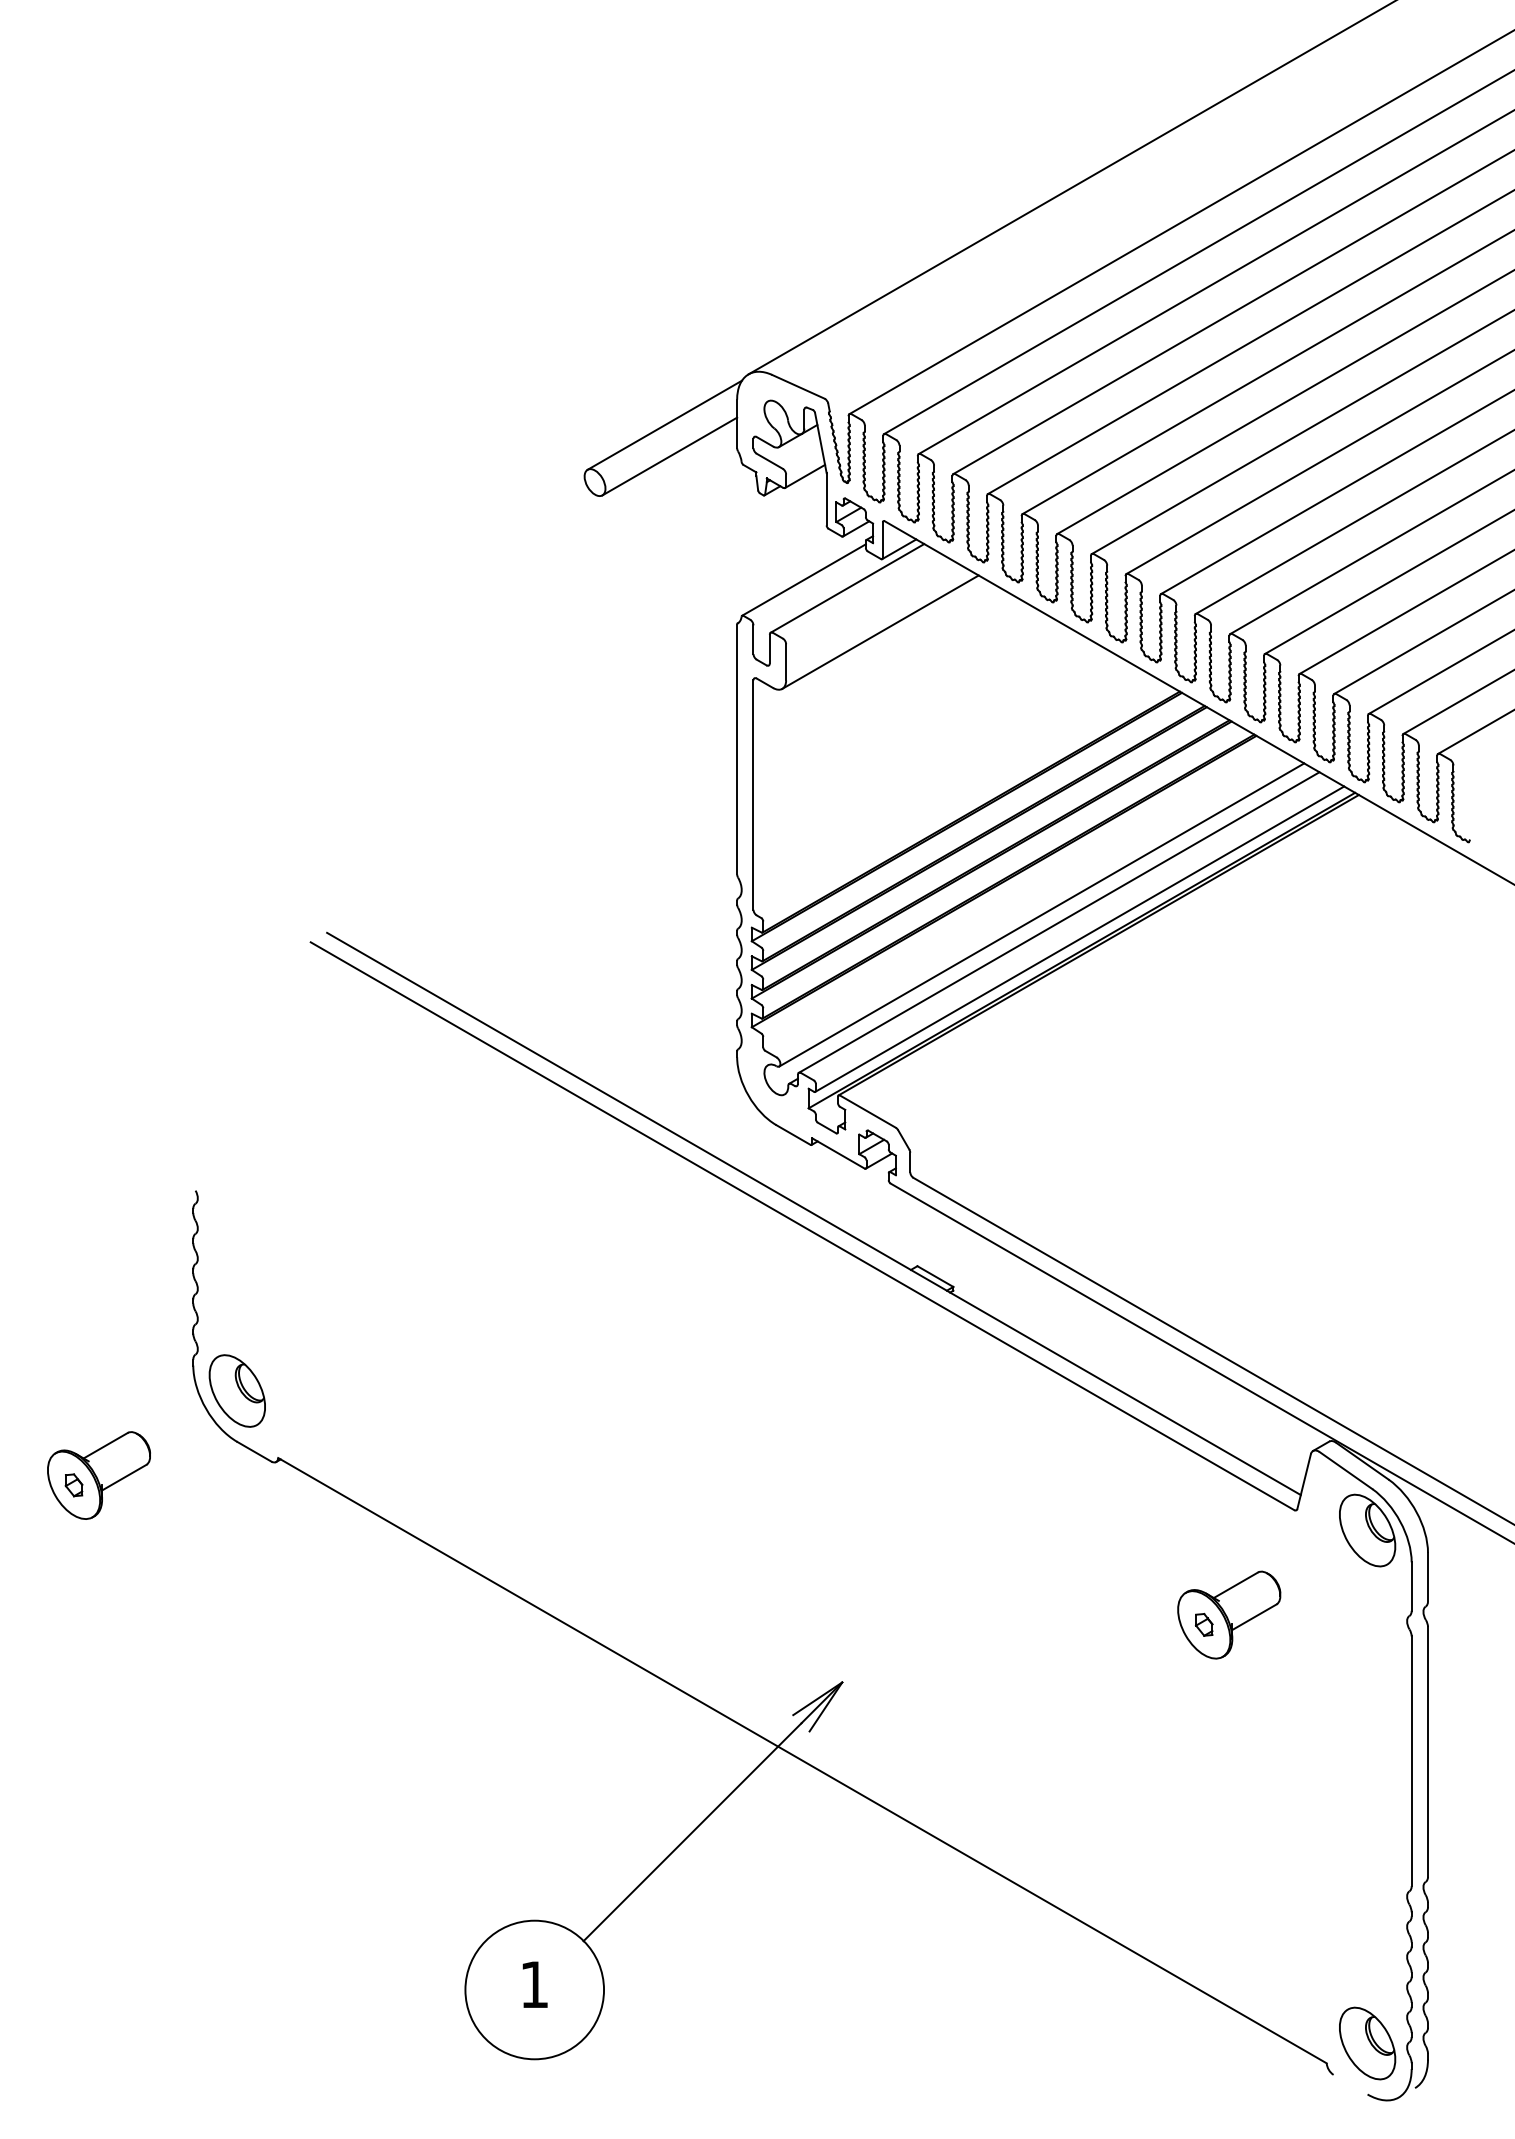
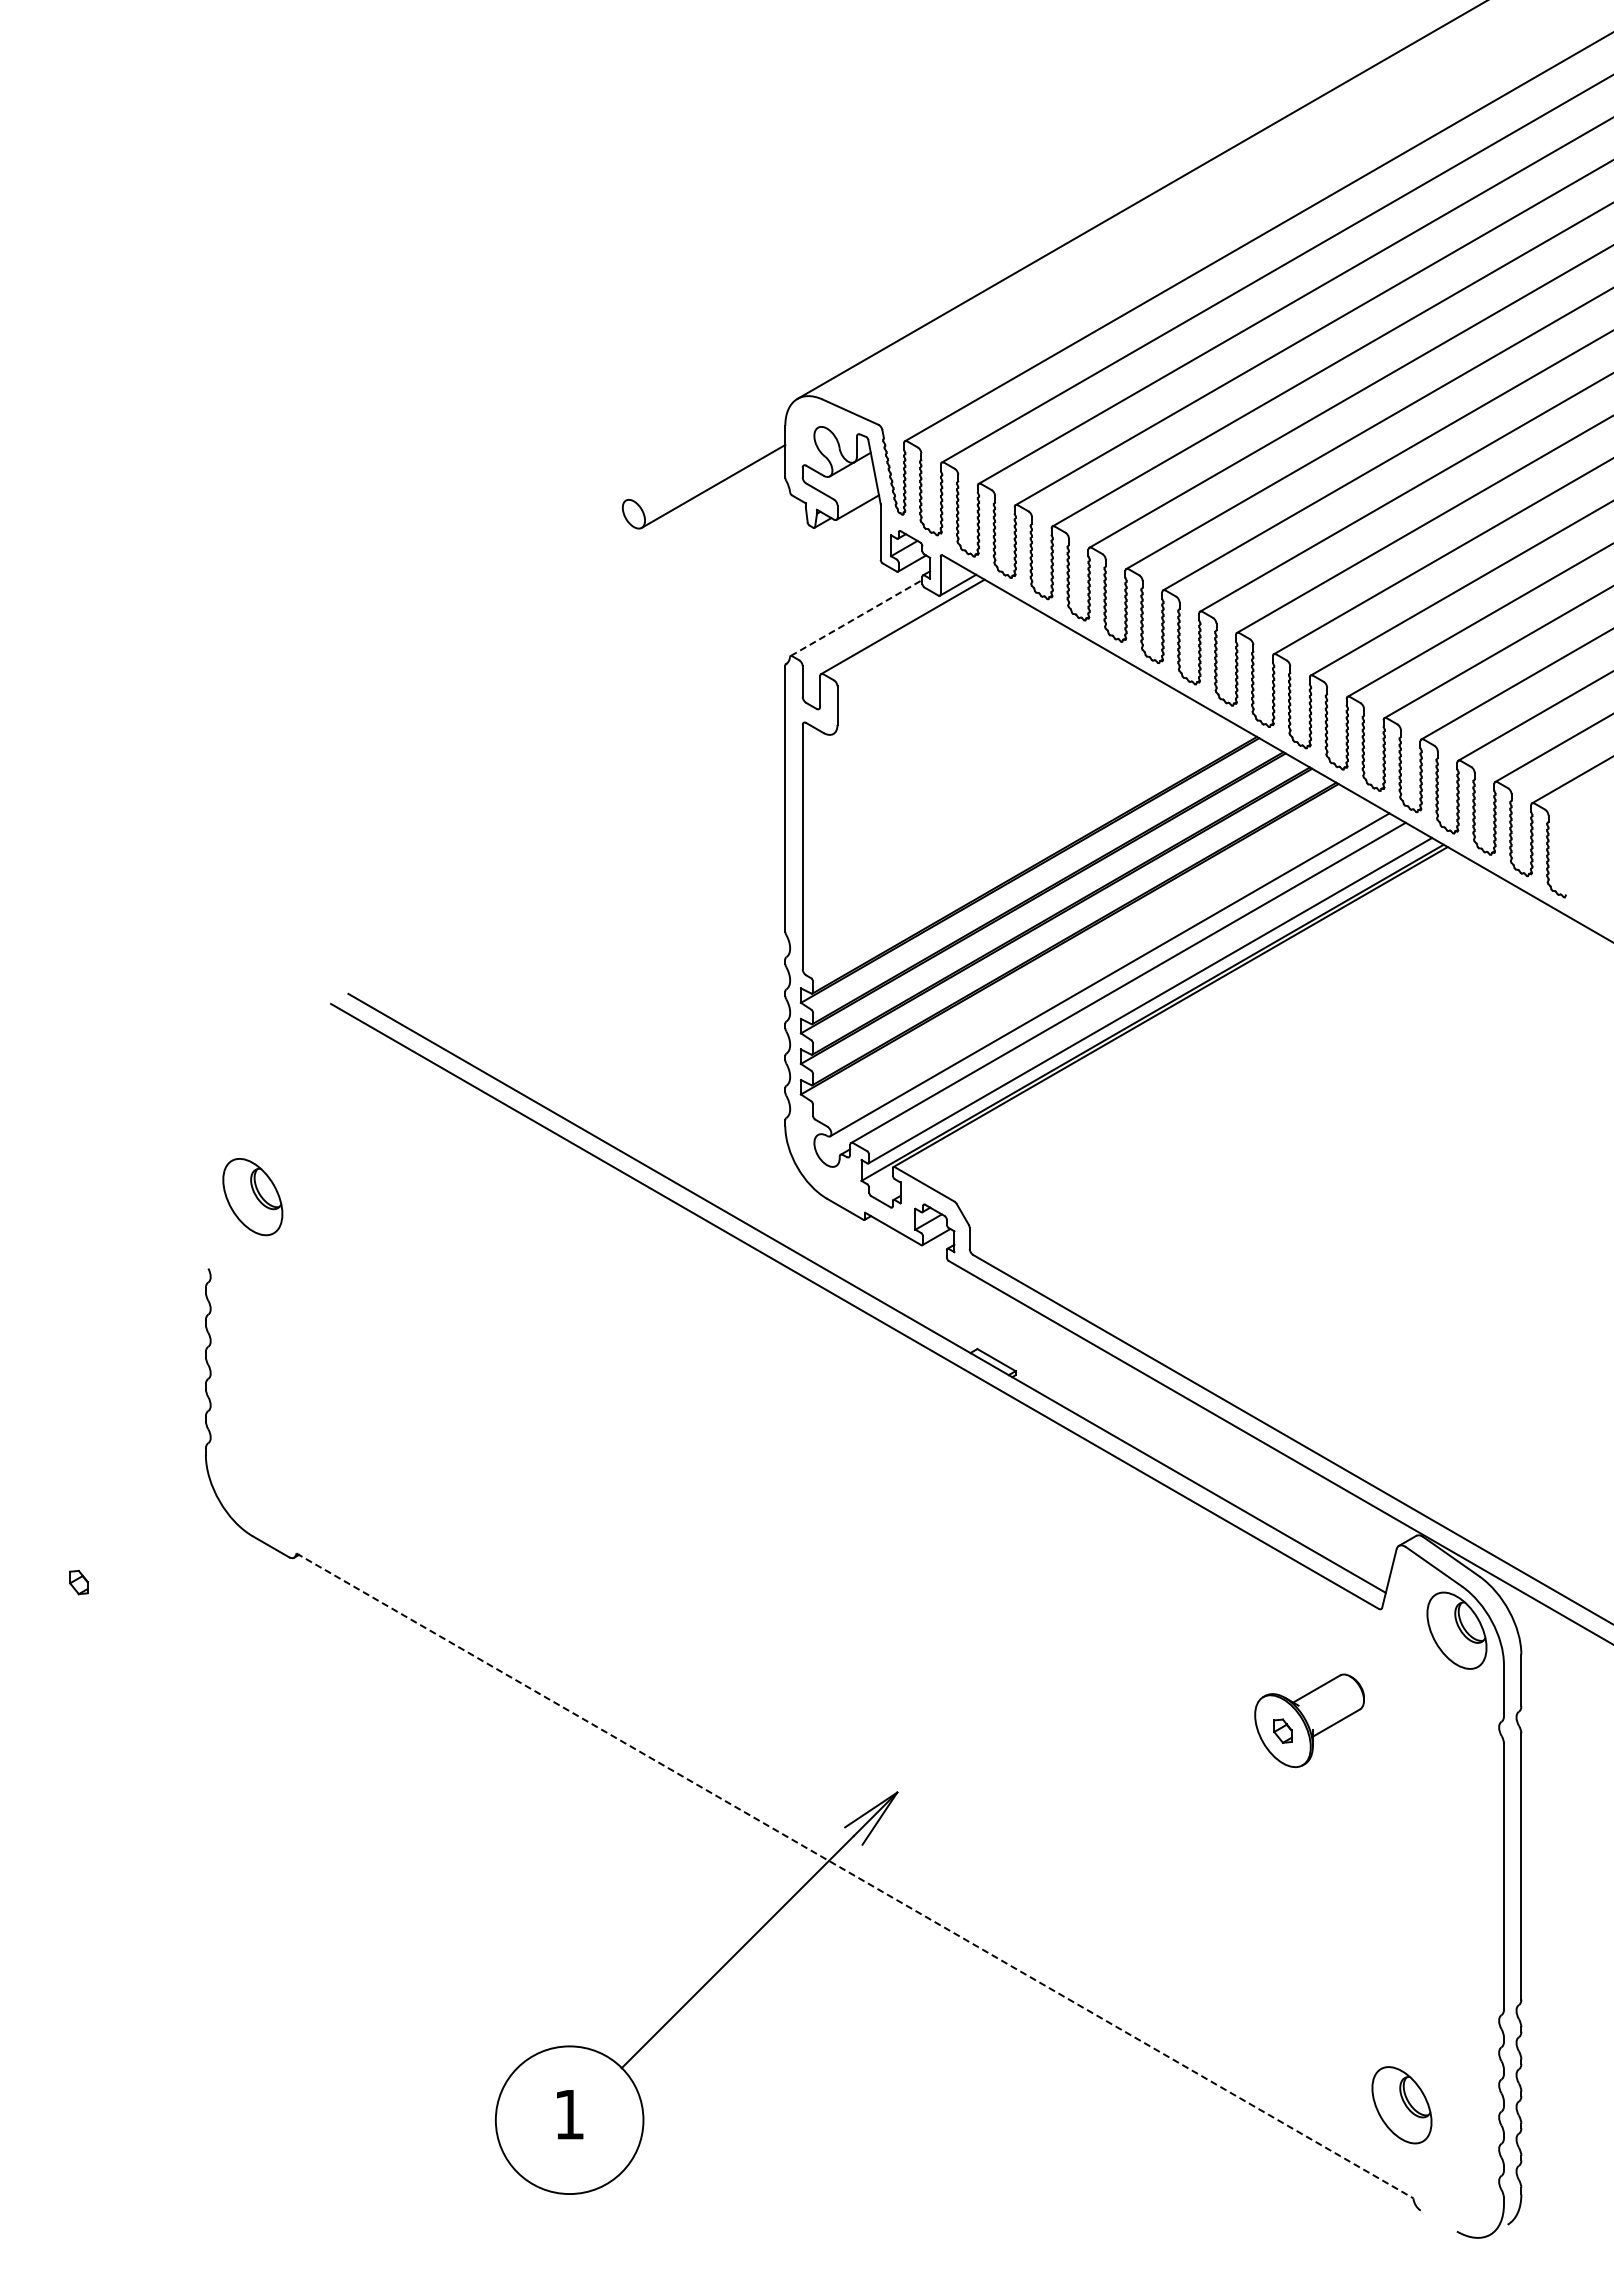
line: (665, 424) -> (708, 452), removed
line: (803, 579) -> (856, 617), solid -> dashed
line: (879, 632) -> (937, 673), removed
part: (237, 1391) -> (252, 1197), moved
part: (99, 1474) -> (105, 1571), removed
line: (802, 1760) -> (854, 1875), solid -> dashed
part: (1367, 2043) -> (1401, 2105), moved

